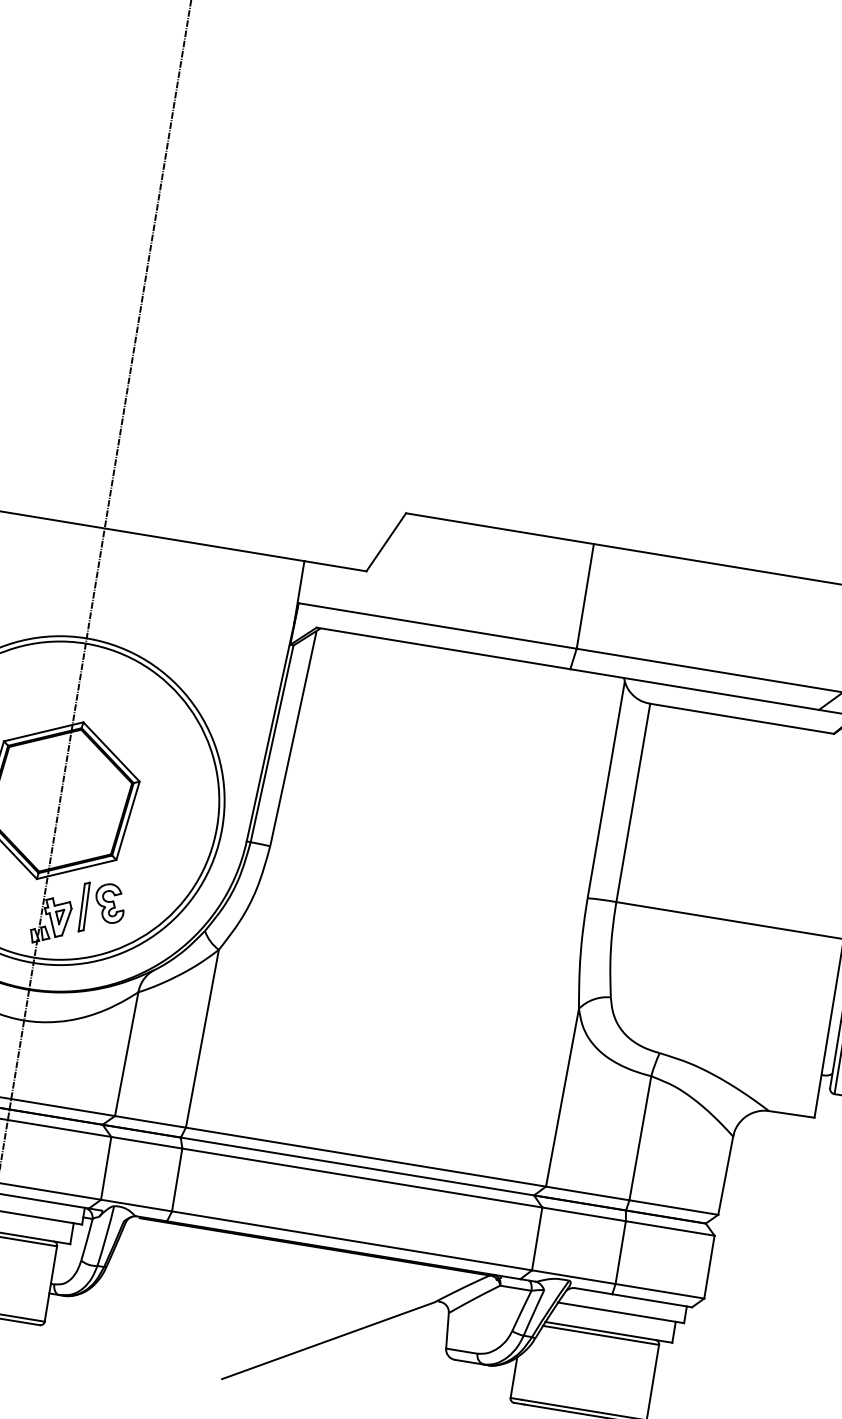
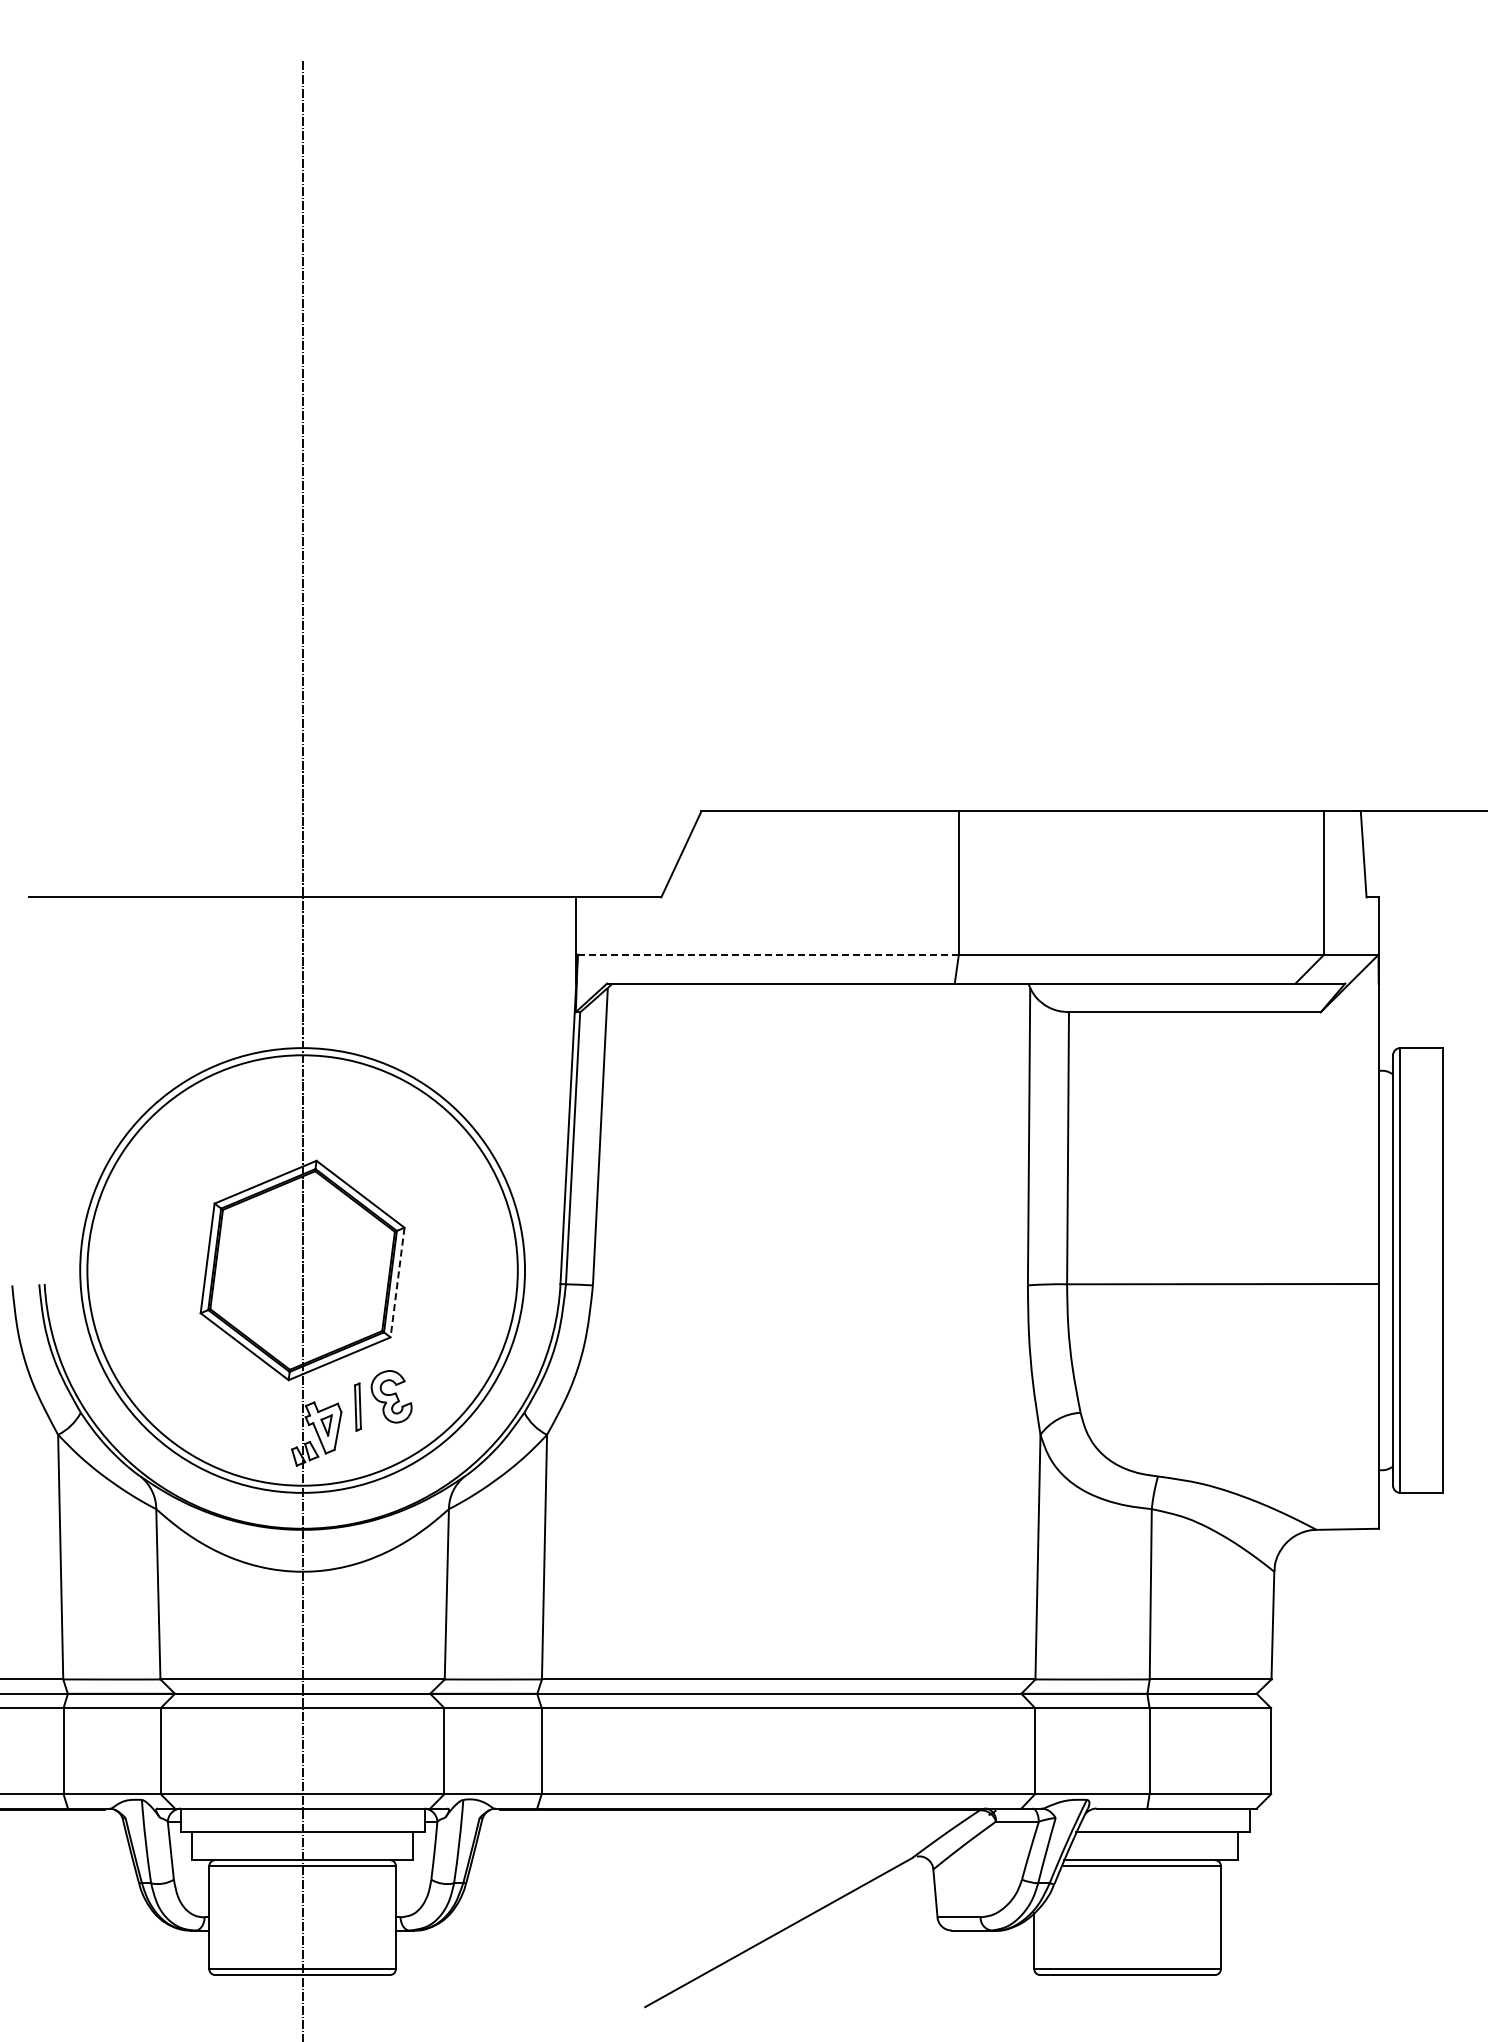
line: (437, 625) -> (768, 954), solid -> dashed
line: (127, 821) -> (397, 1283), solid -> dashed
part: (83, 906) -> (357, 1406), size x0.7

